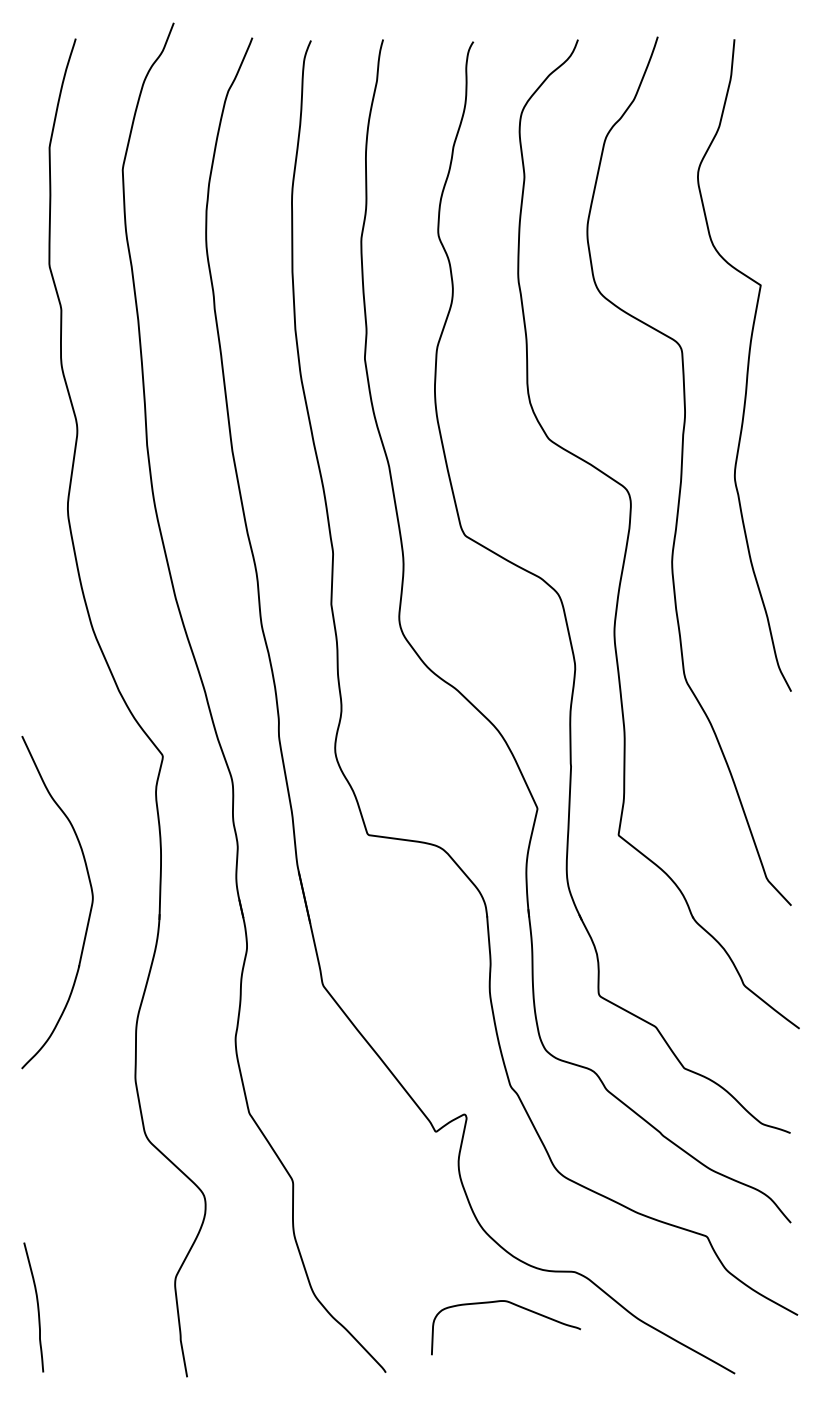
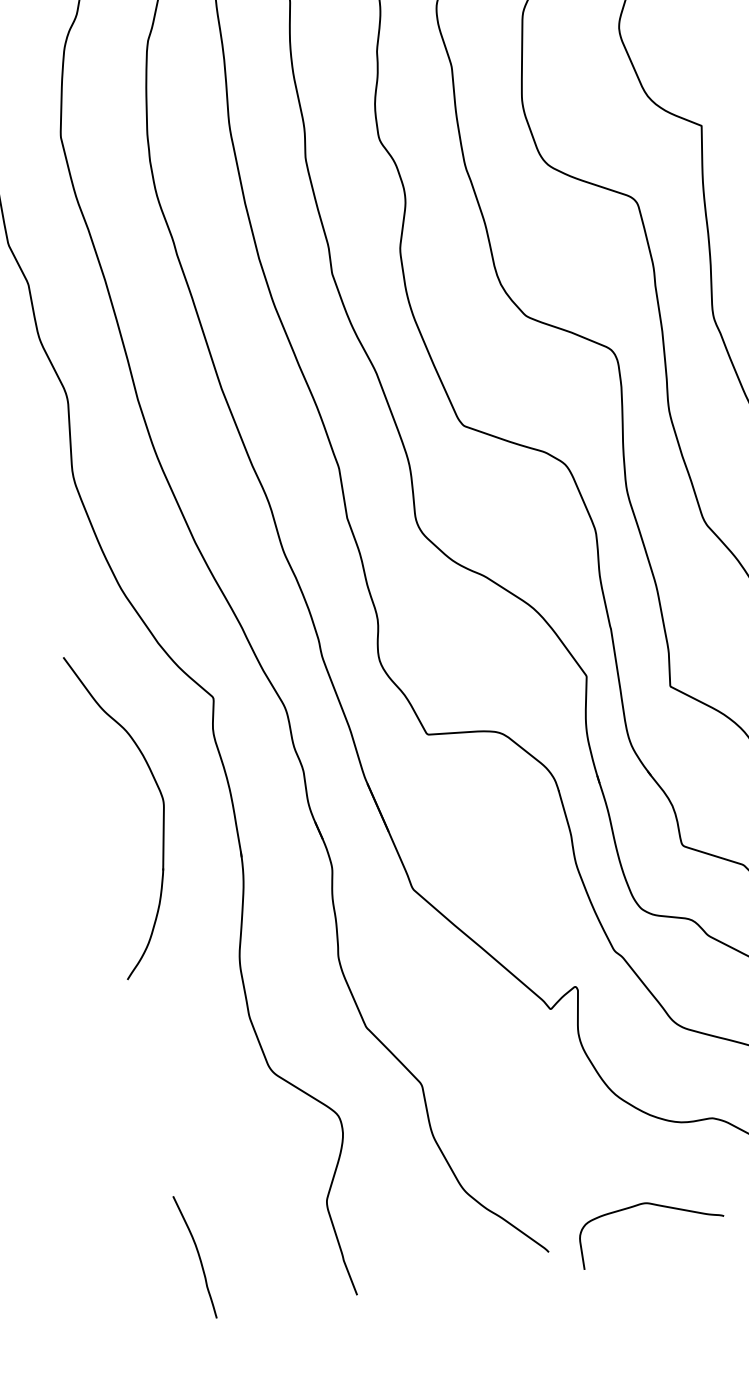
part: (90, 906) -> (162, 809), moved
curve: (516, 1306) -> (657, 1206), moved

